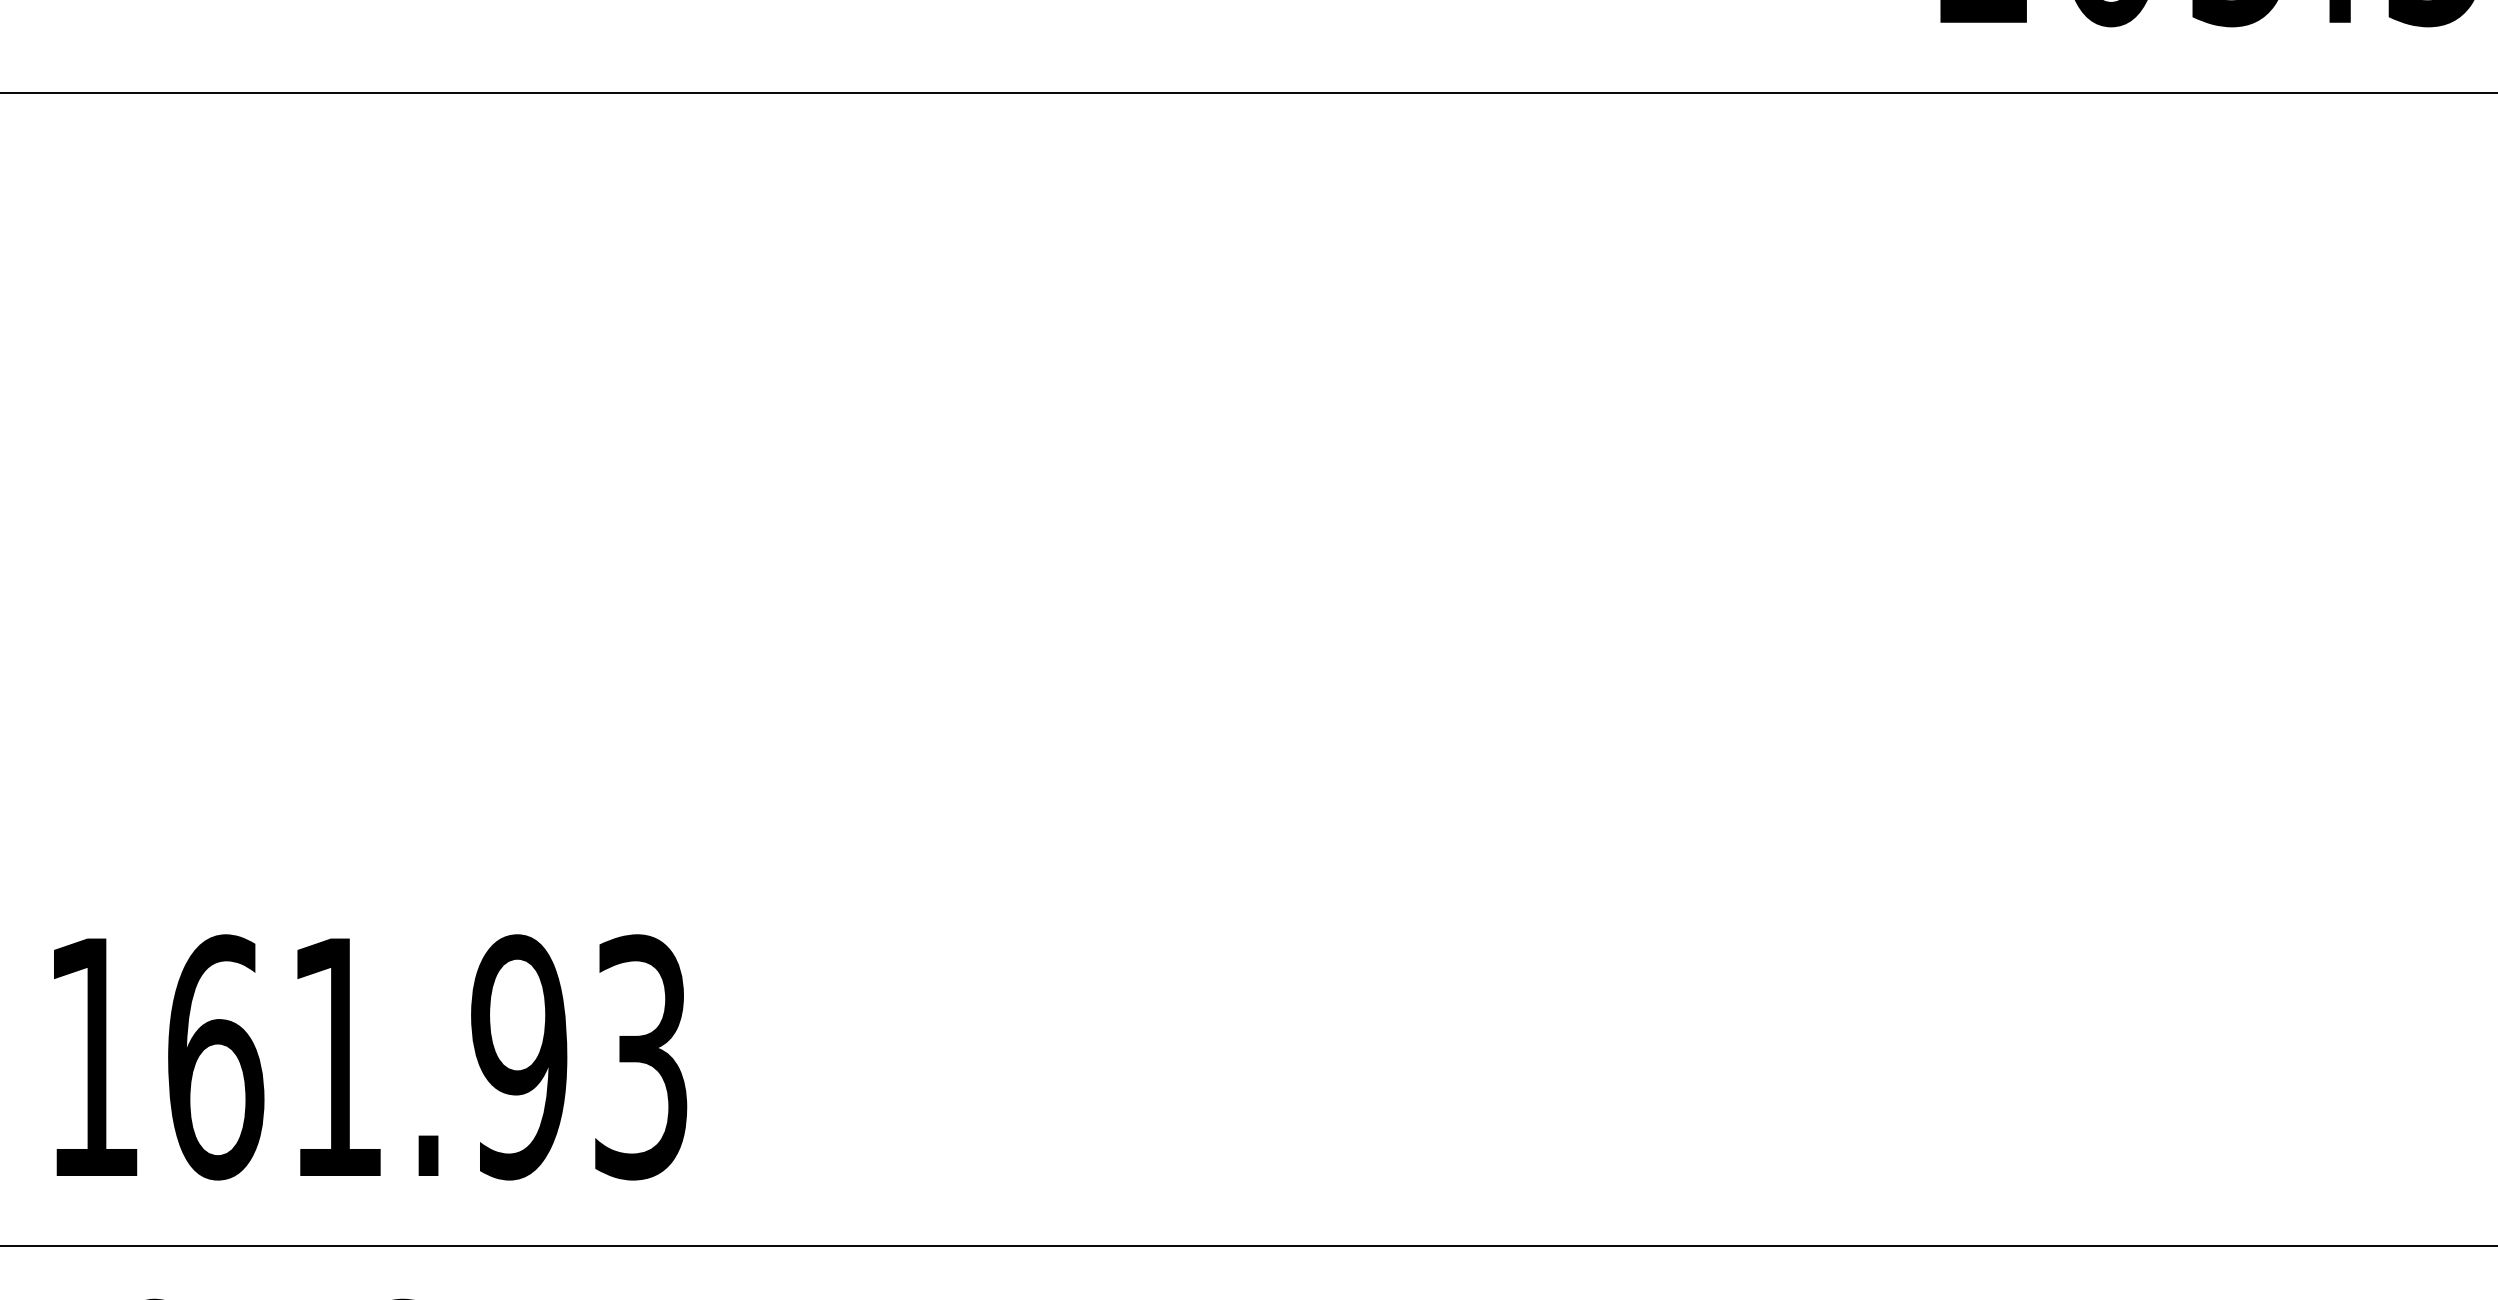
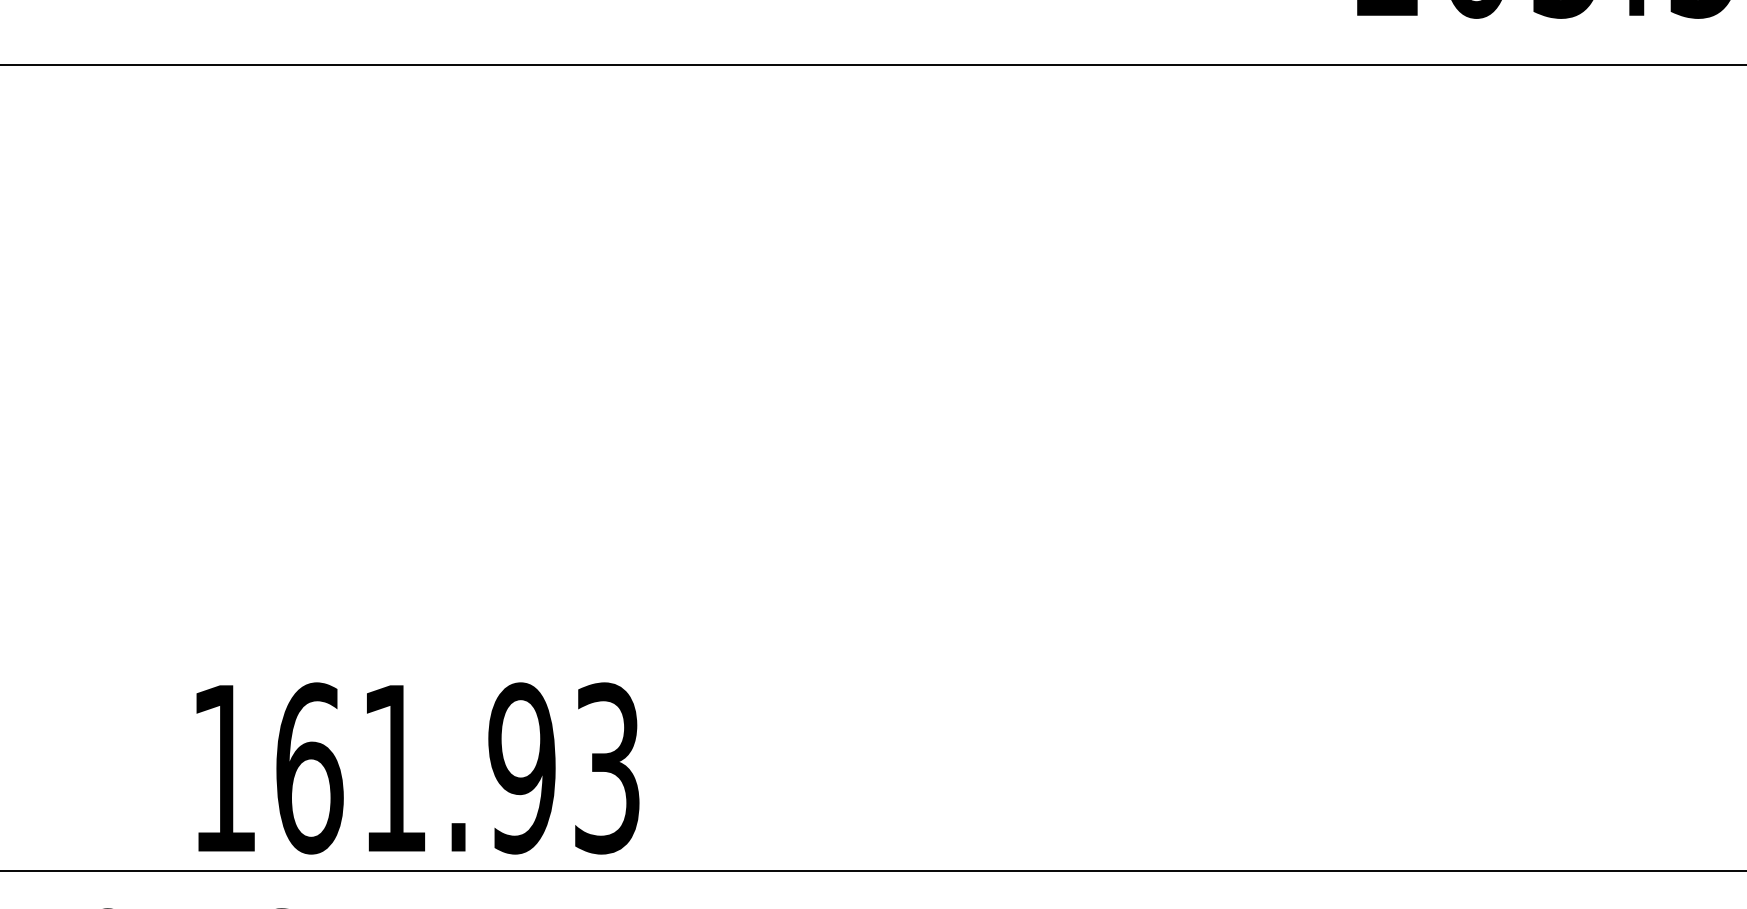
text: (369, 1057) -> (417, 768), moved

